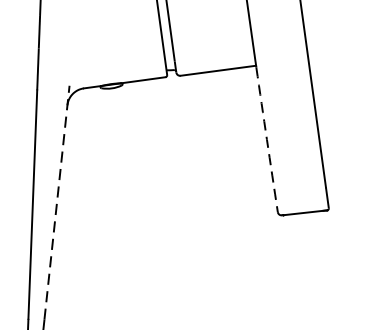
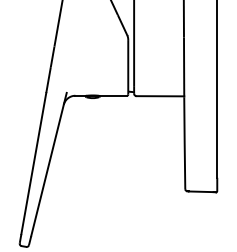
arc: (266, 140) -> (184, 143), dashed -> solid
line: (56, 202) -> (48, 164), dashed -> solid

